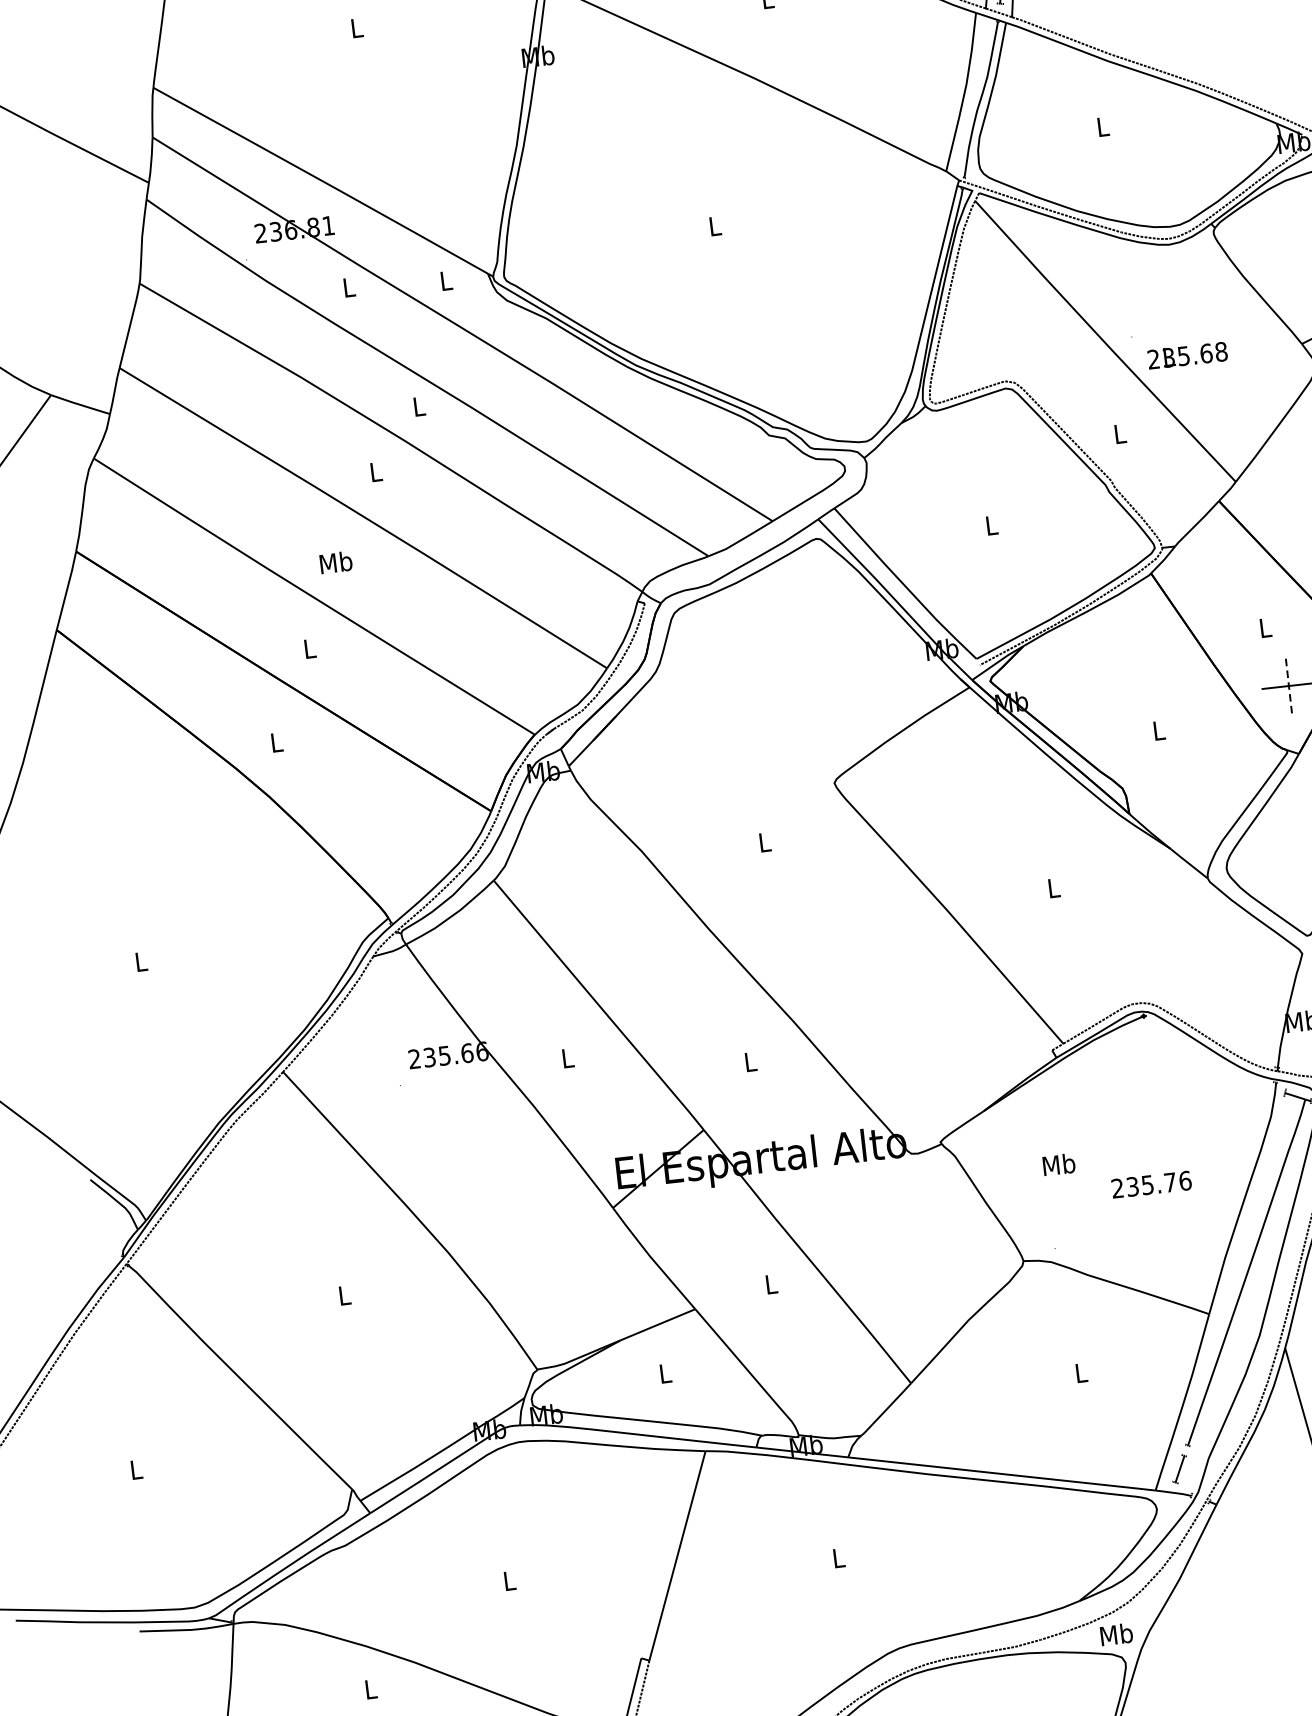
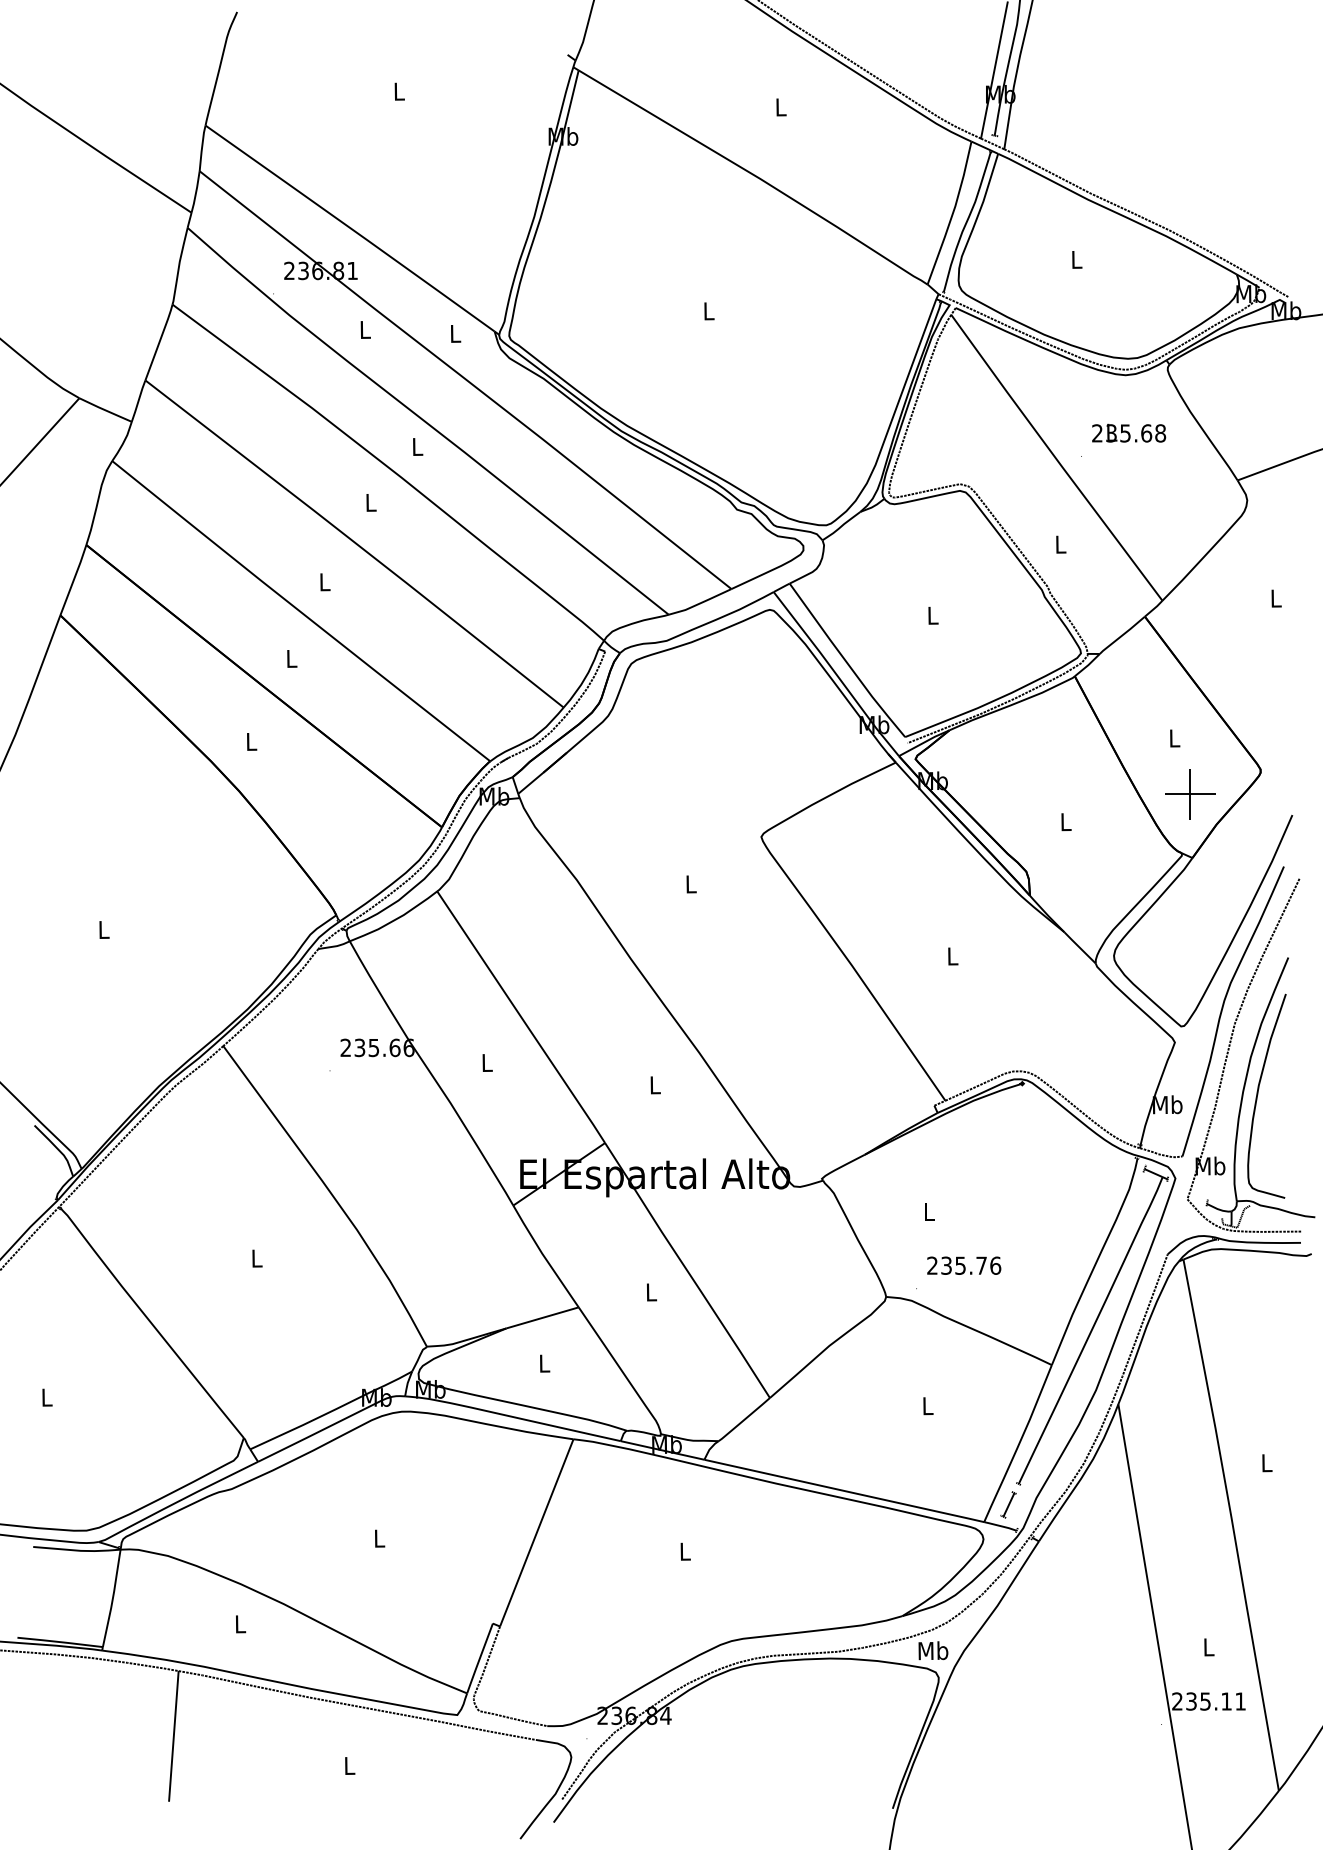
text: (1187, 354) -> (1129, 432), moved
text: (335, 562) -> (324, 581), Mb -> L
line: (1289, 686) -> (1190, 794), dashed -> solid
text: (1058, 1164) -> (928, 1211), Mb -> L
text: (1151, 1184) -> (964, 1265), moved

